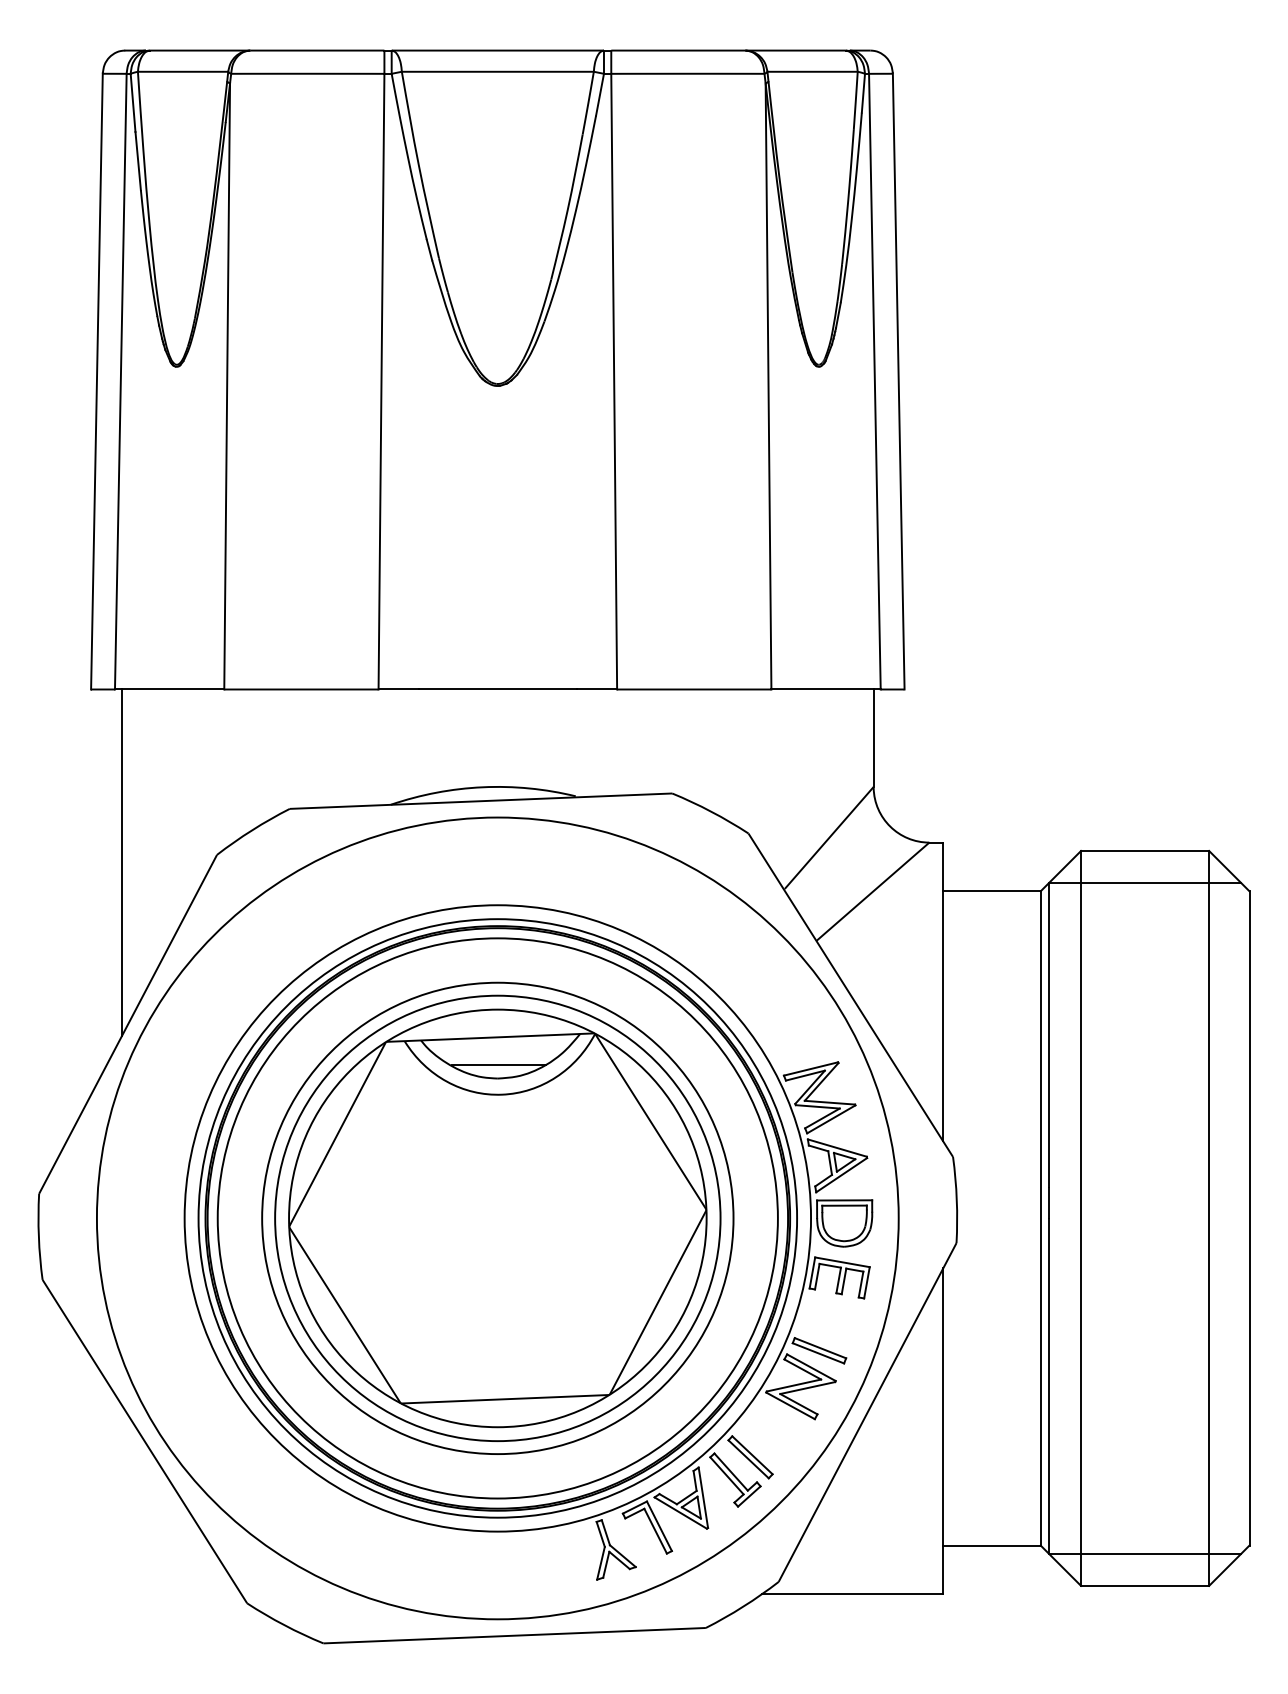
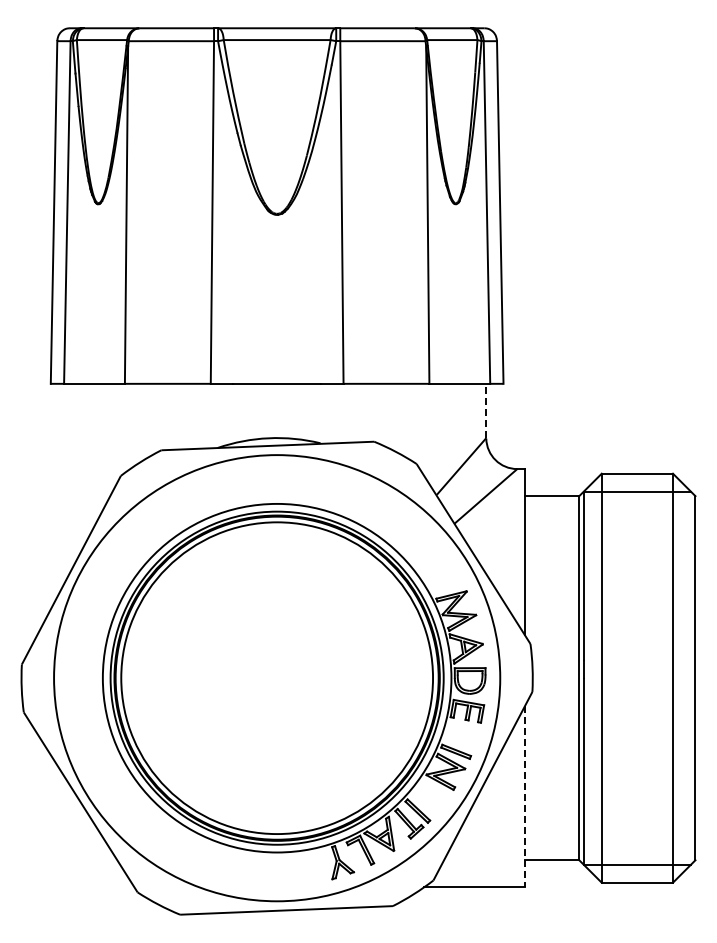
line: (874, 737) -> (486, 410), solid -> dashed
line: (122, 861) -> (68, 479), removed
part: (498, 1218) -> (277, 678), removed
line: (944, 1430) -> (525, 796), solid -> dashed

